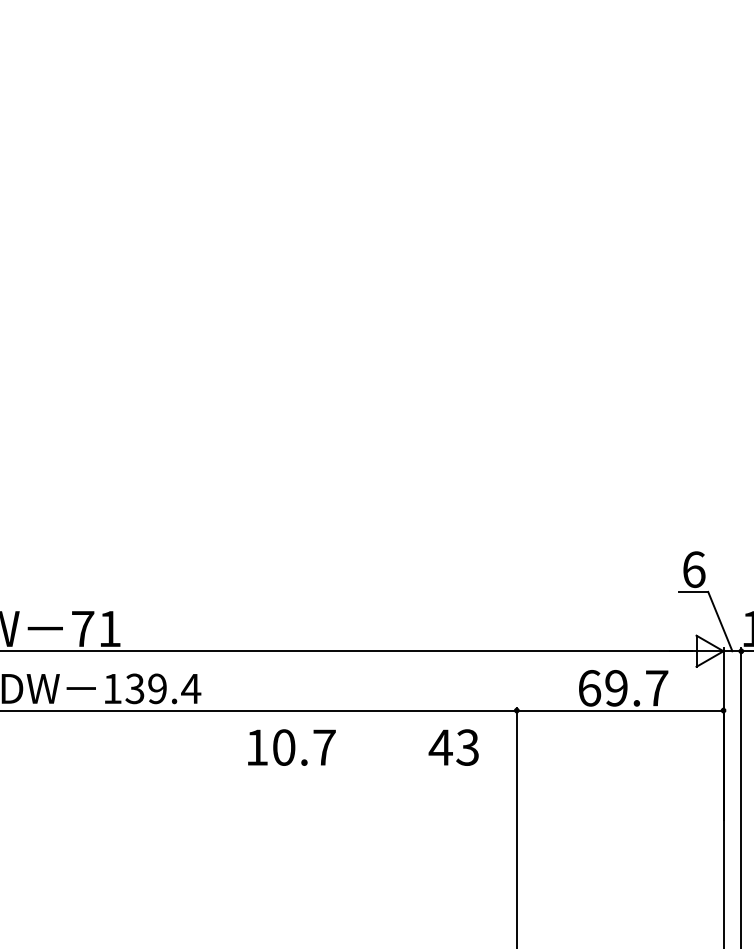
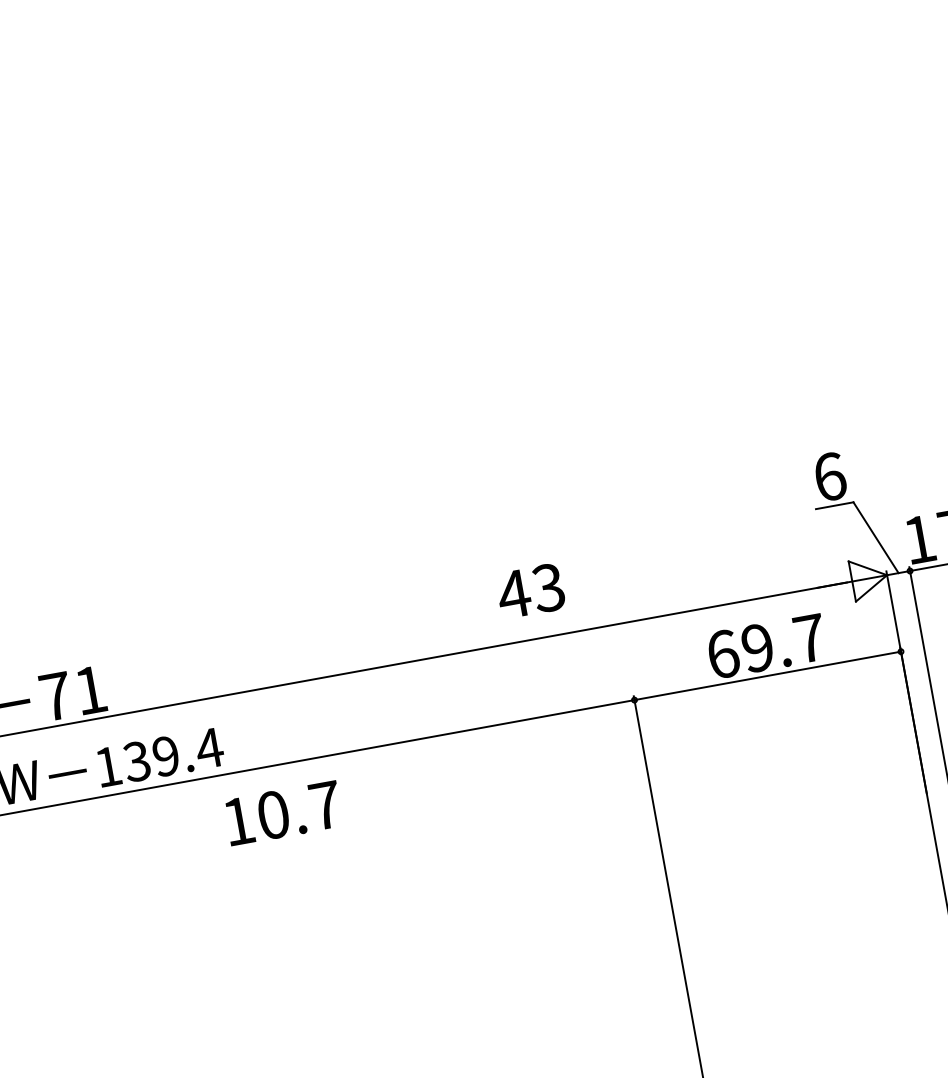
text: (291, 747) -> (282, 813), moved
text: (453, 747) -> (530, 591), moved

